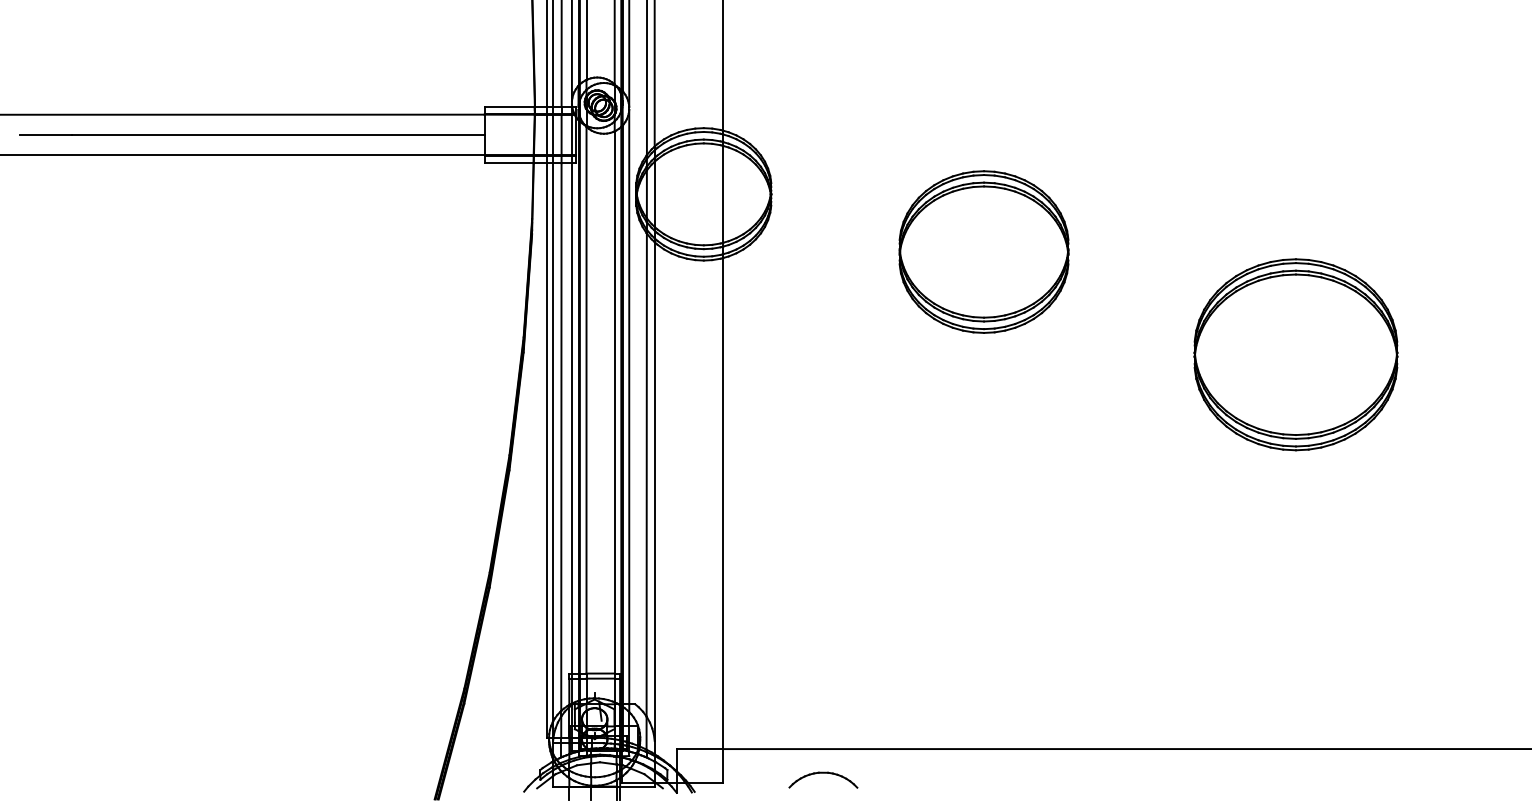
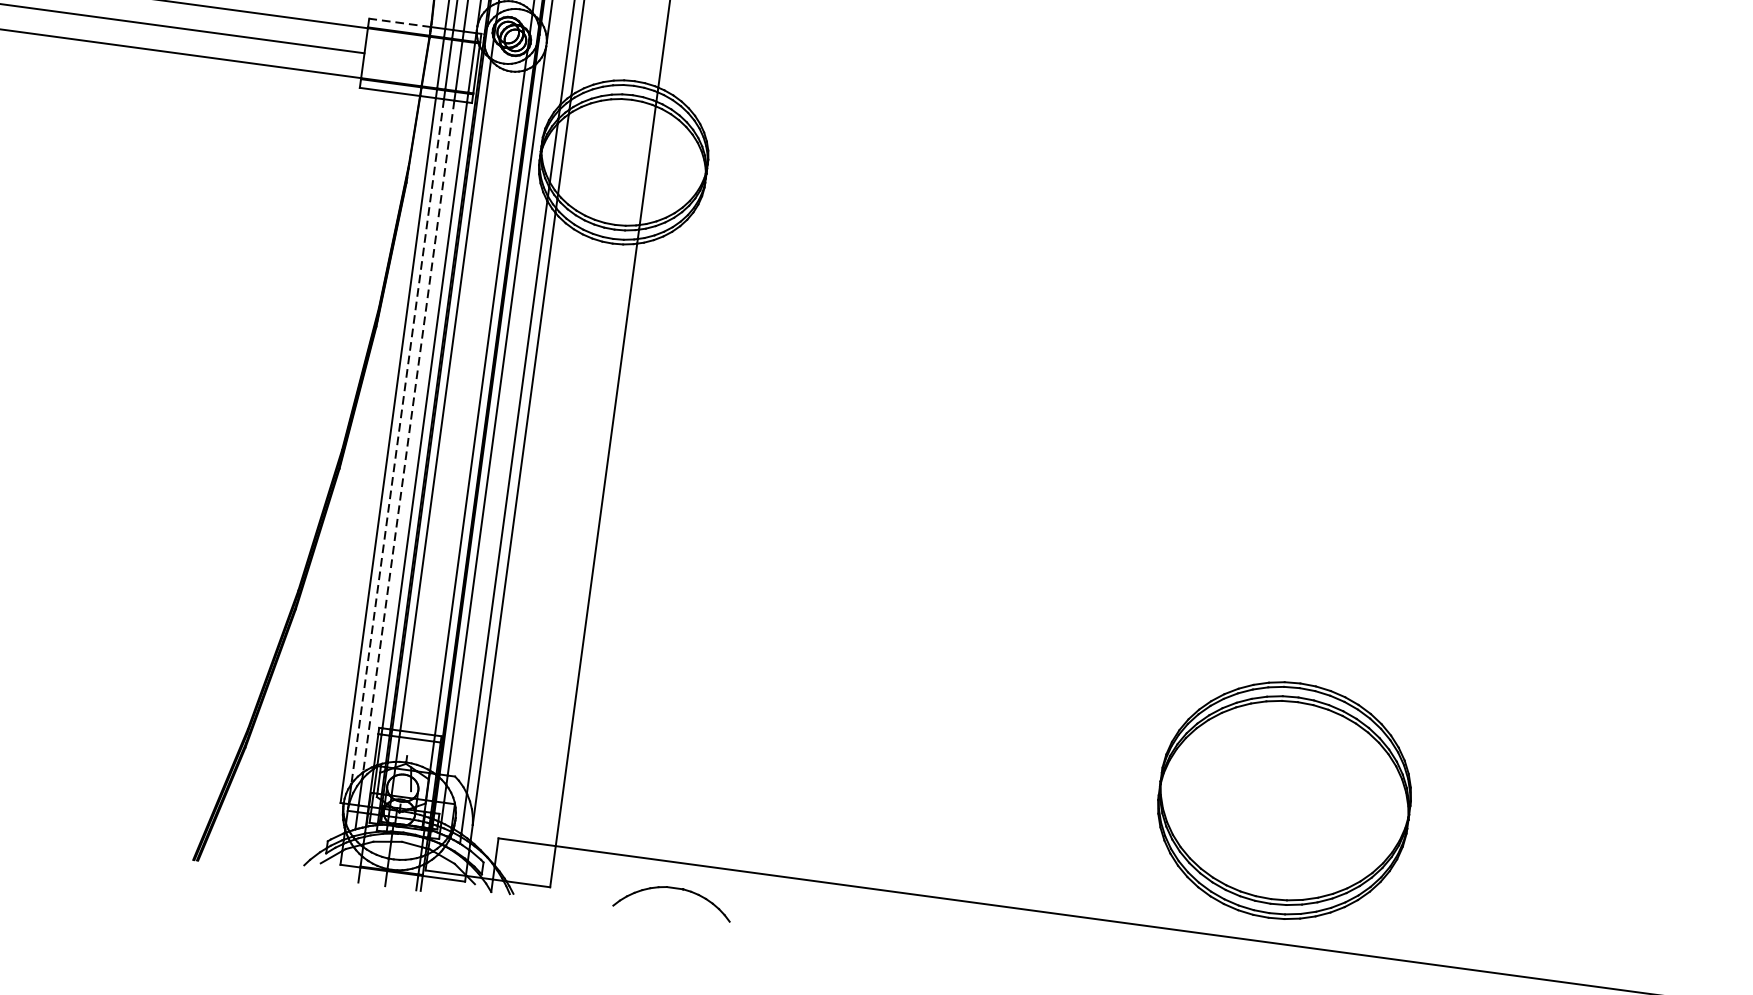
line: (509, 106) -> (399, 22), solid -> dashed
part: (983, 251) -> (957, 278), removed
part: (1295, 354) -> (1284, 800), moved
line: (561, 437) -> (408, 437), solid -> dashed
line: (553, 442) -> (398, 441), solid -> dashed
part: (823, 779) -> (673, 900), size x1.4

